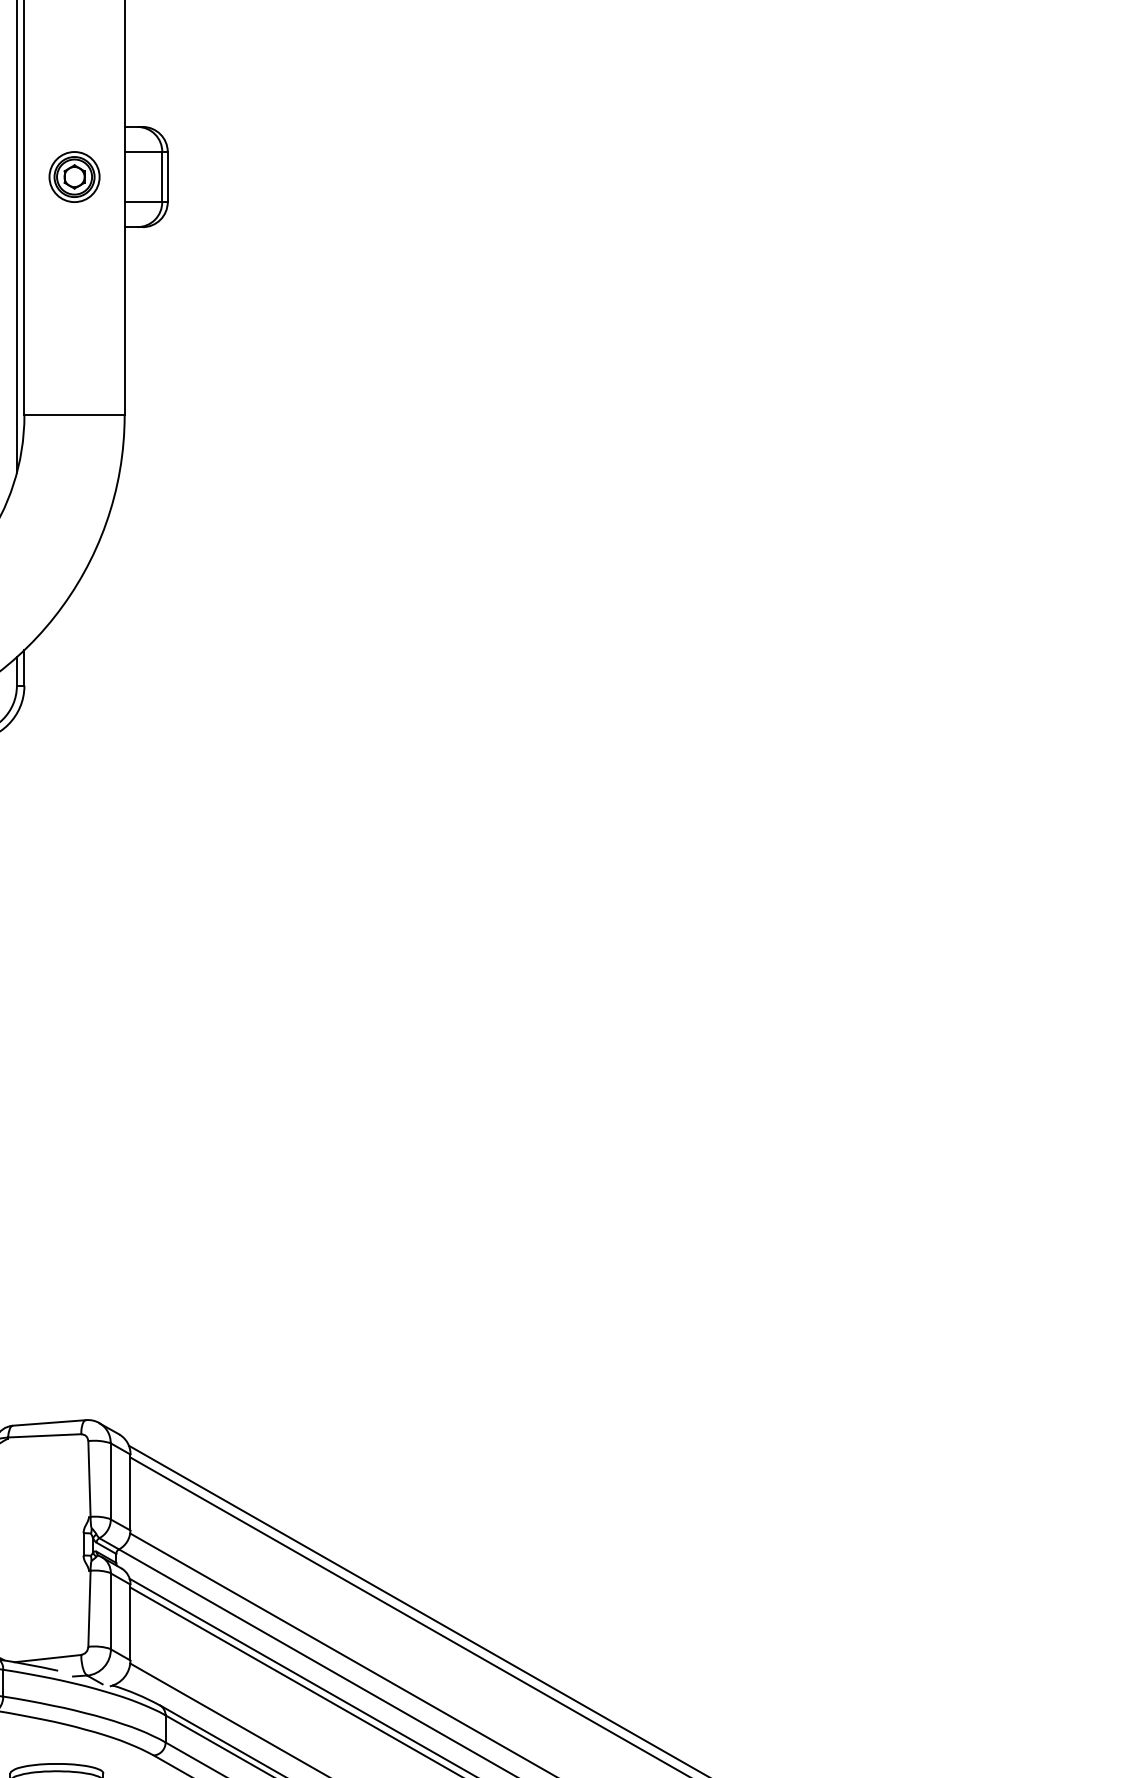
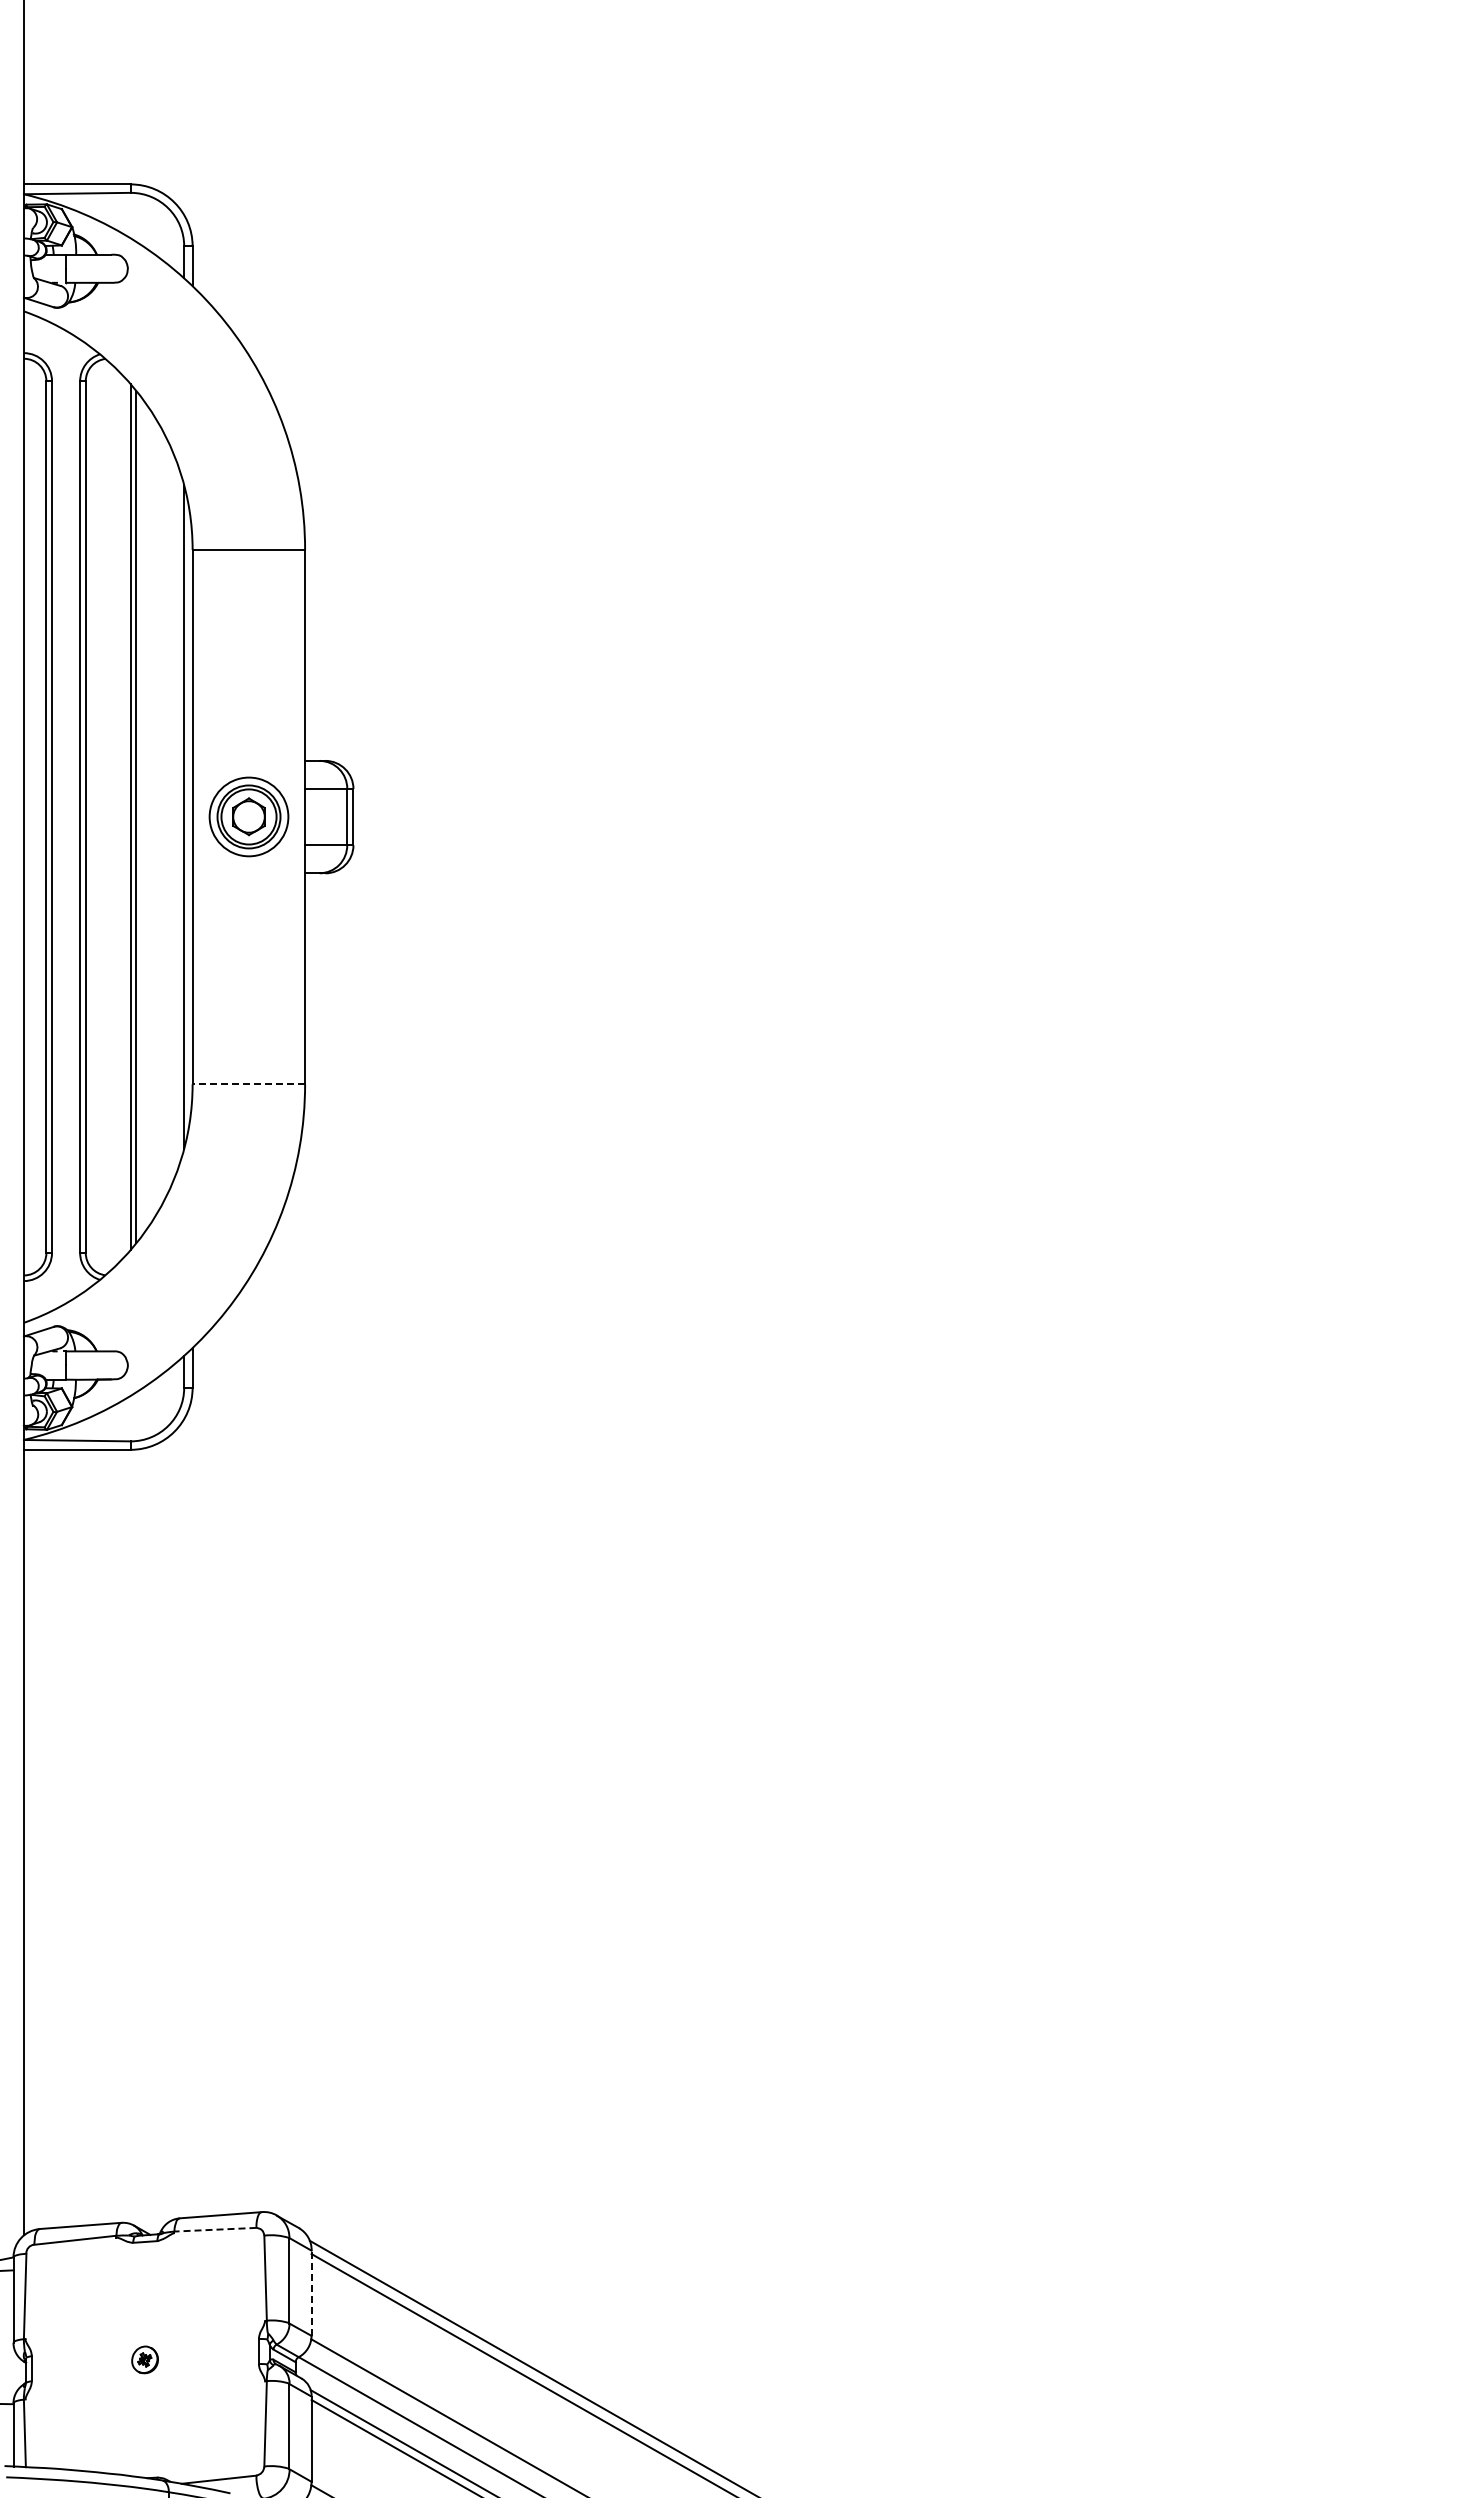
part: (74, 177) -> (248, 817), size x1.4
line: (74, 415) -> (248, 1084), solid -> dashed
line: (43, 1435) -> (214, 2229), solid -> dashed
line: (130, 1492) -> (311, 2293), solid -> dashed

